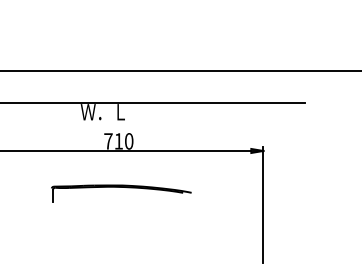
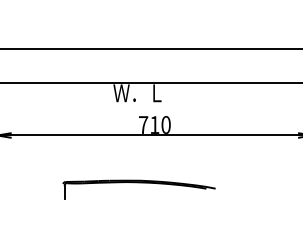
part: (121, 193) -> (139, 189), moved

